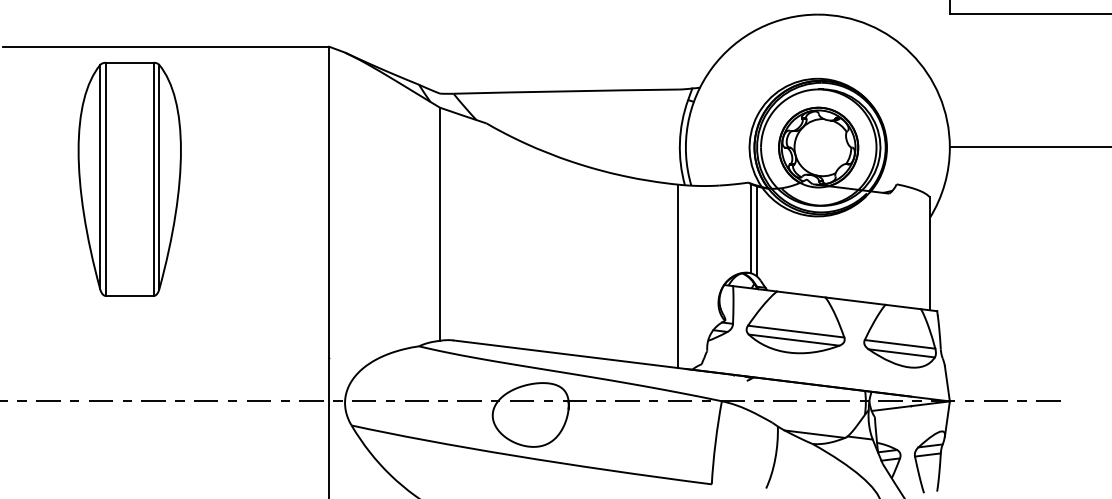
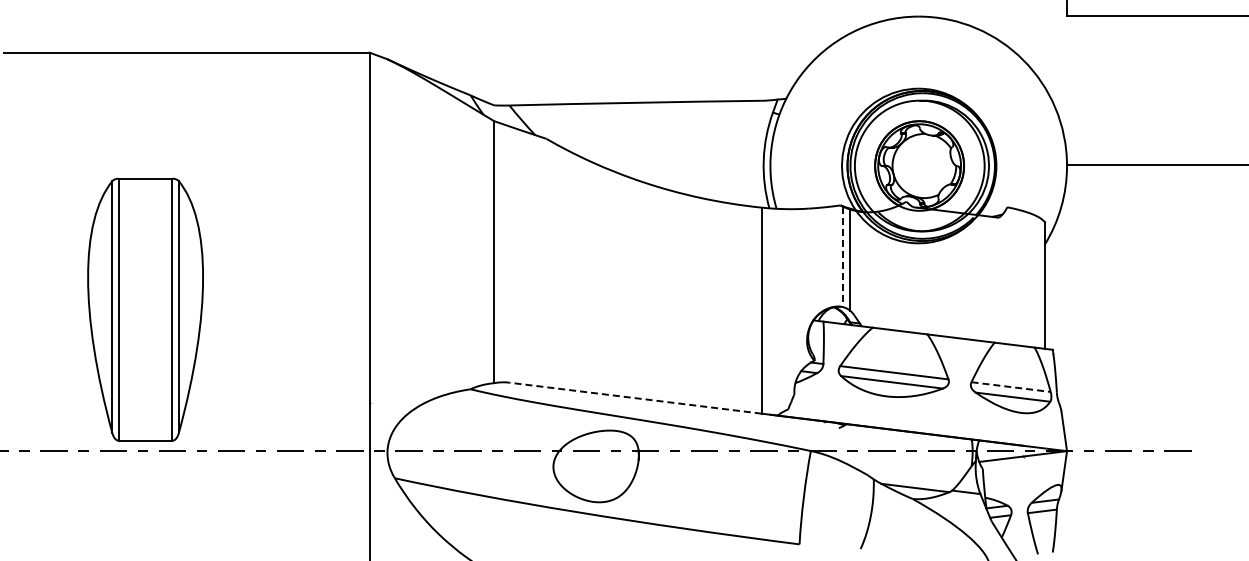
part: (129, 179) -> (145, 309), moved
line: (750, 229) -> (843, 257), solid -> dashed
line: (900, 344) -> (1011, 387), solid -> dashed
line: (565, 354) -> (635, 398), solid -> dashed

